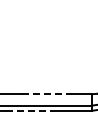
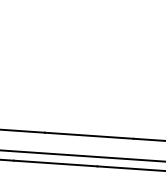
line: (46, 94) -> (88, 136), dashed -> solid
line: (29, 110) -> (55, 162), dashed -> solid

